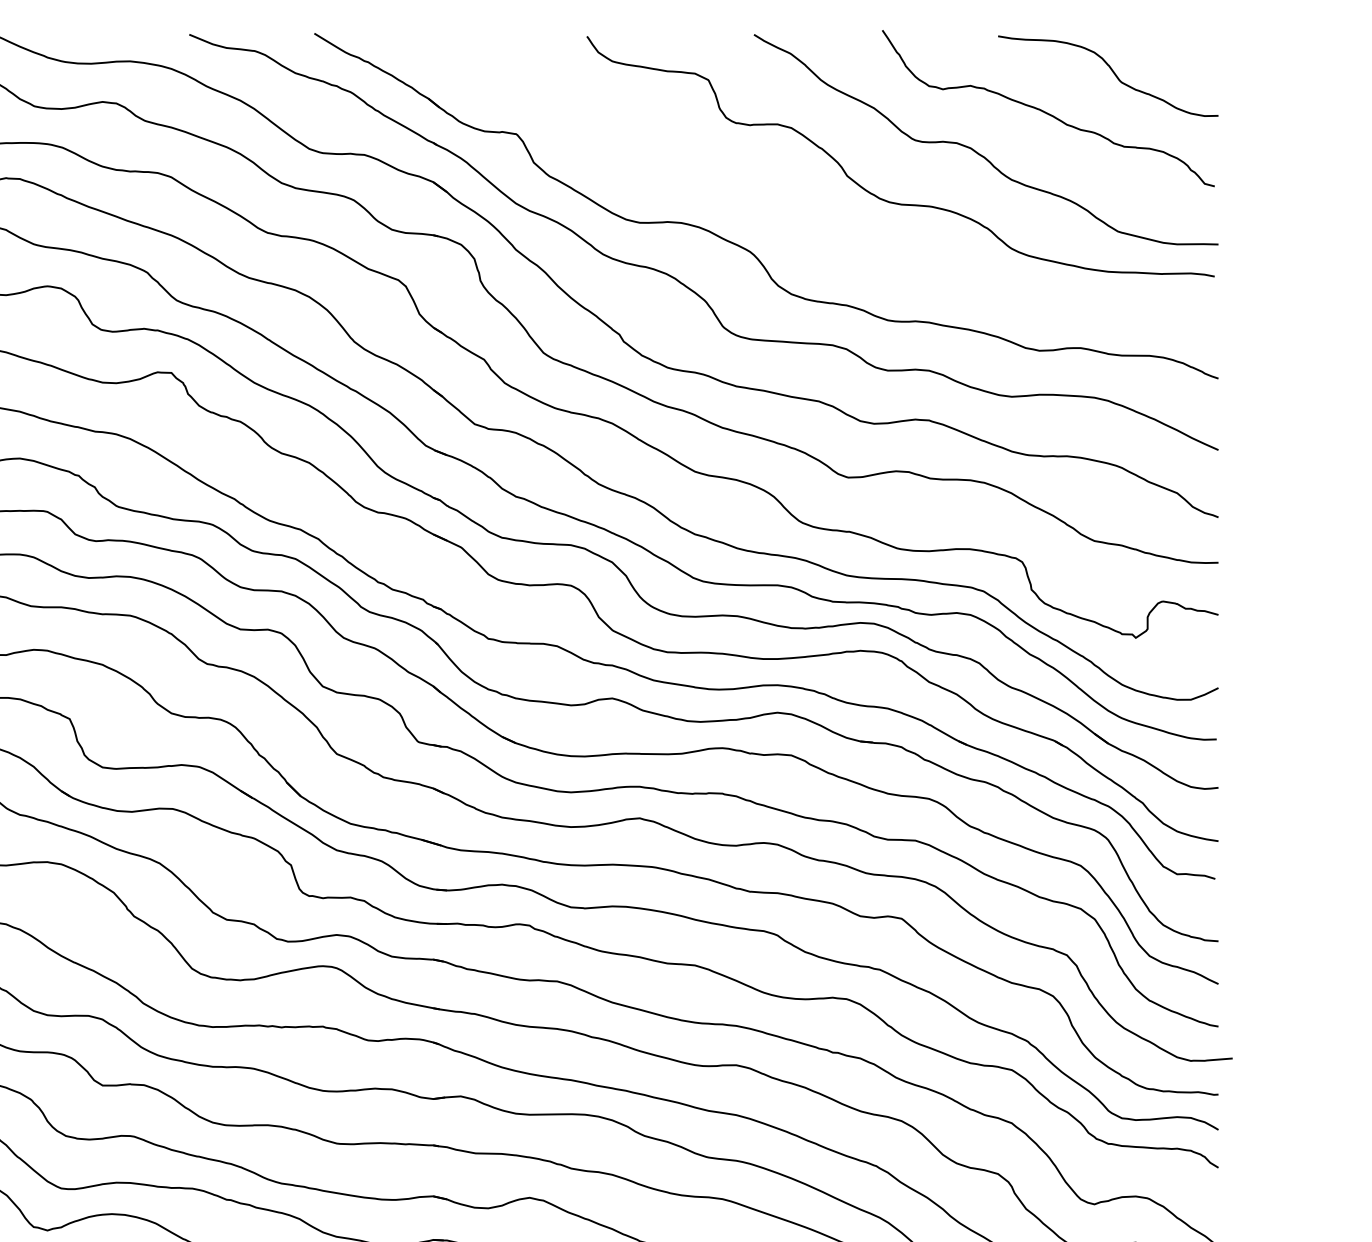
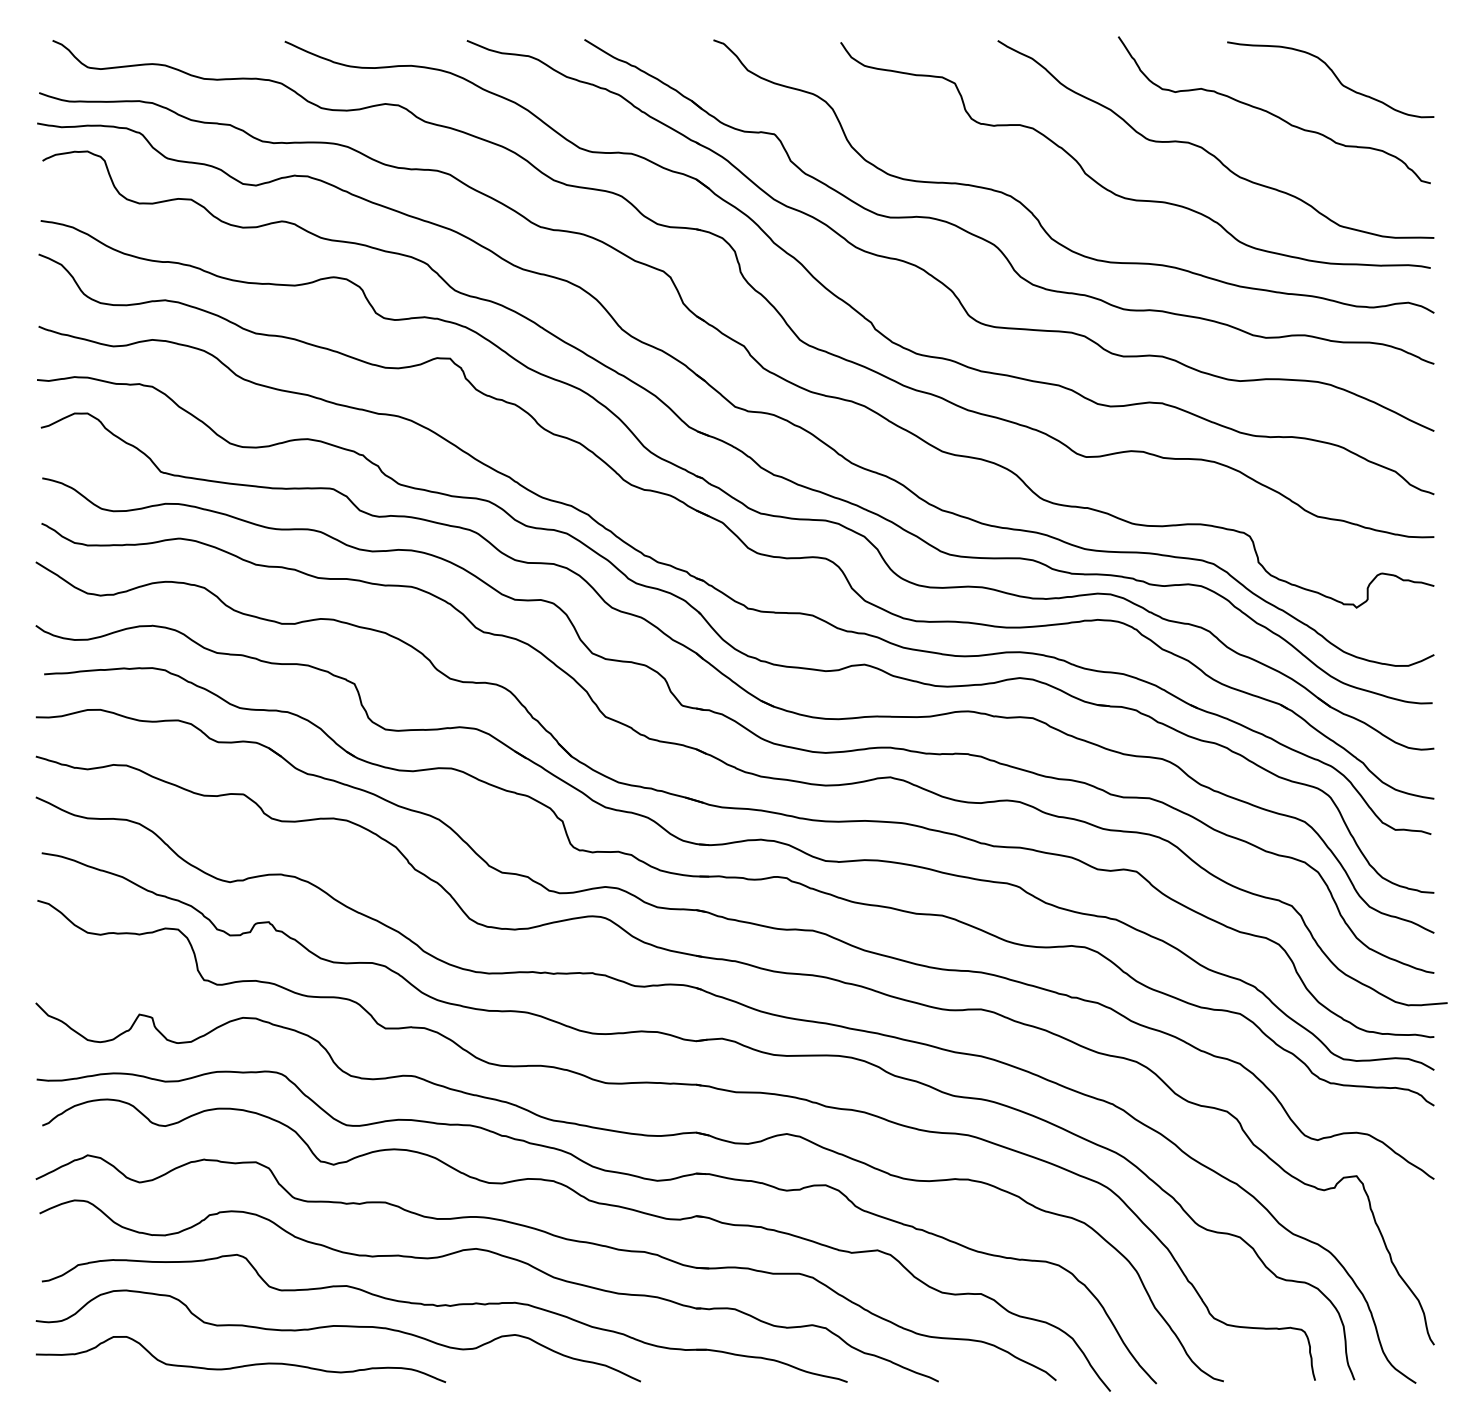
curve: (793, 219) -> (1034, 214), added

